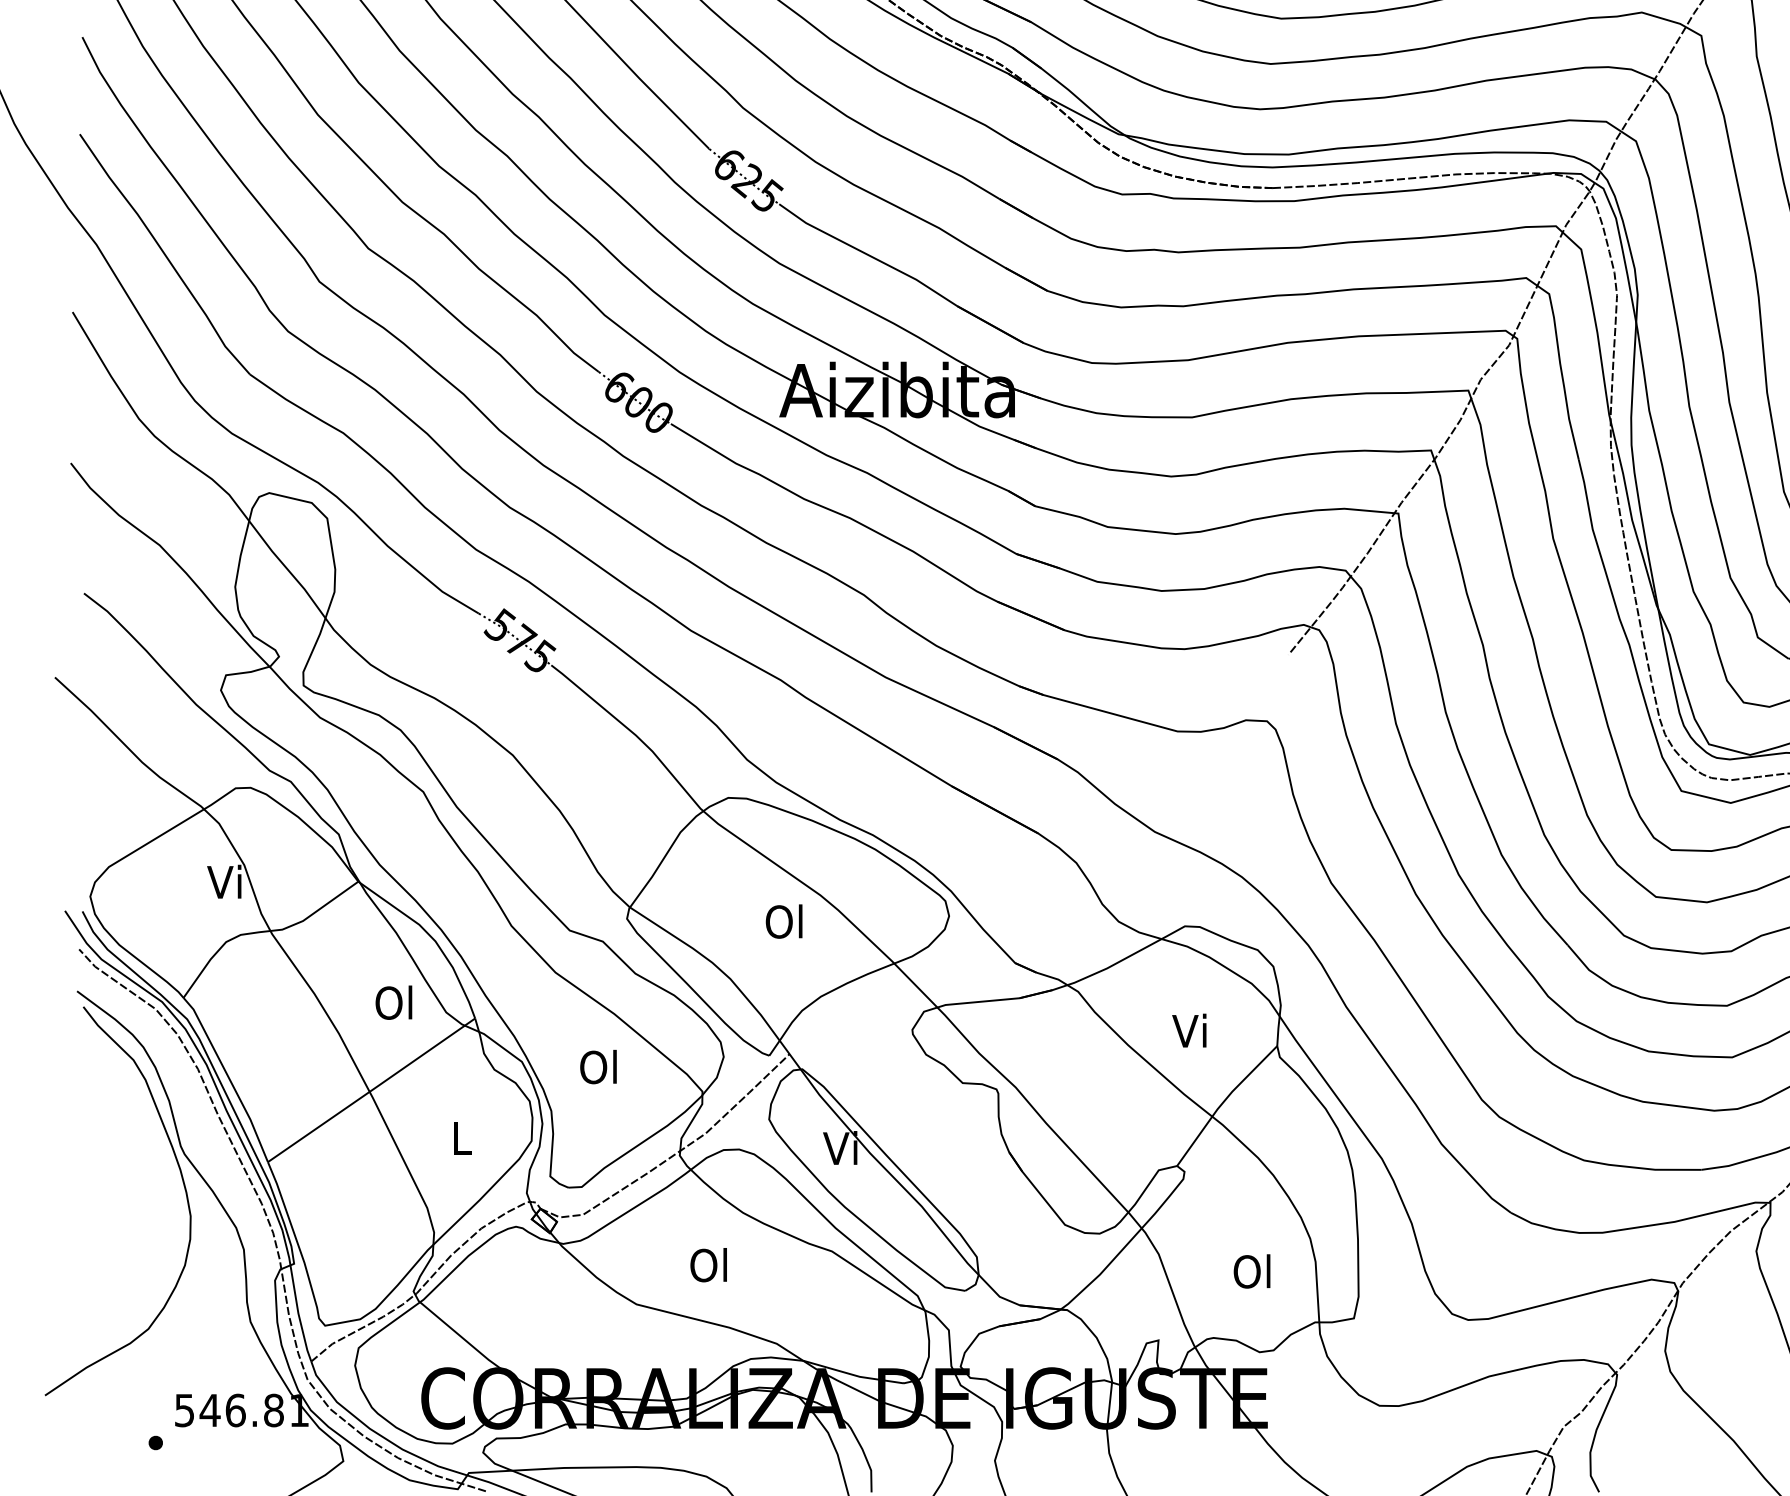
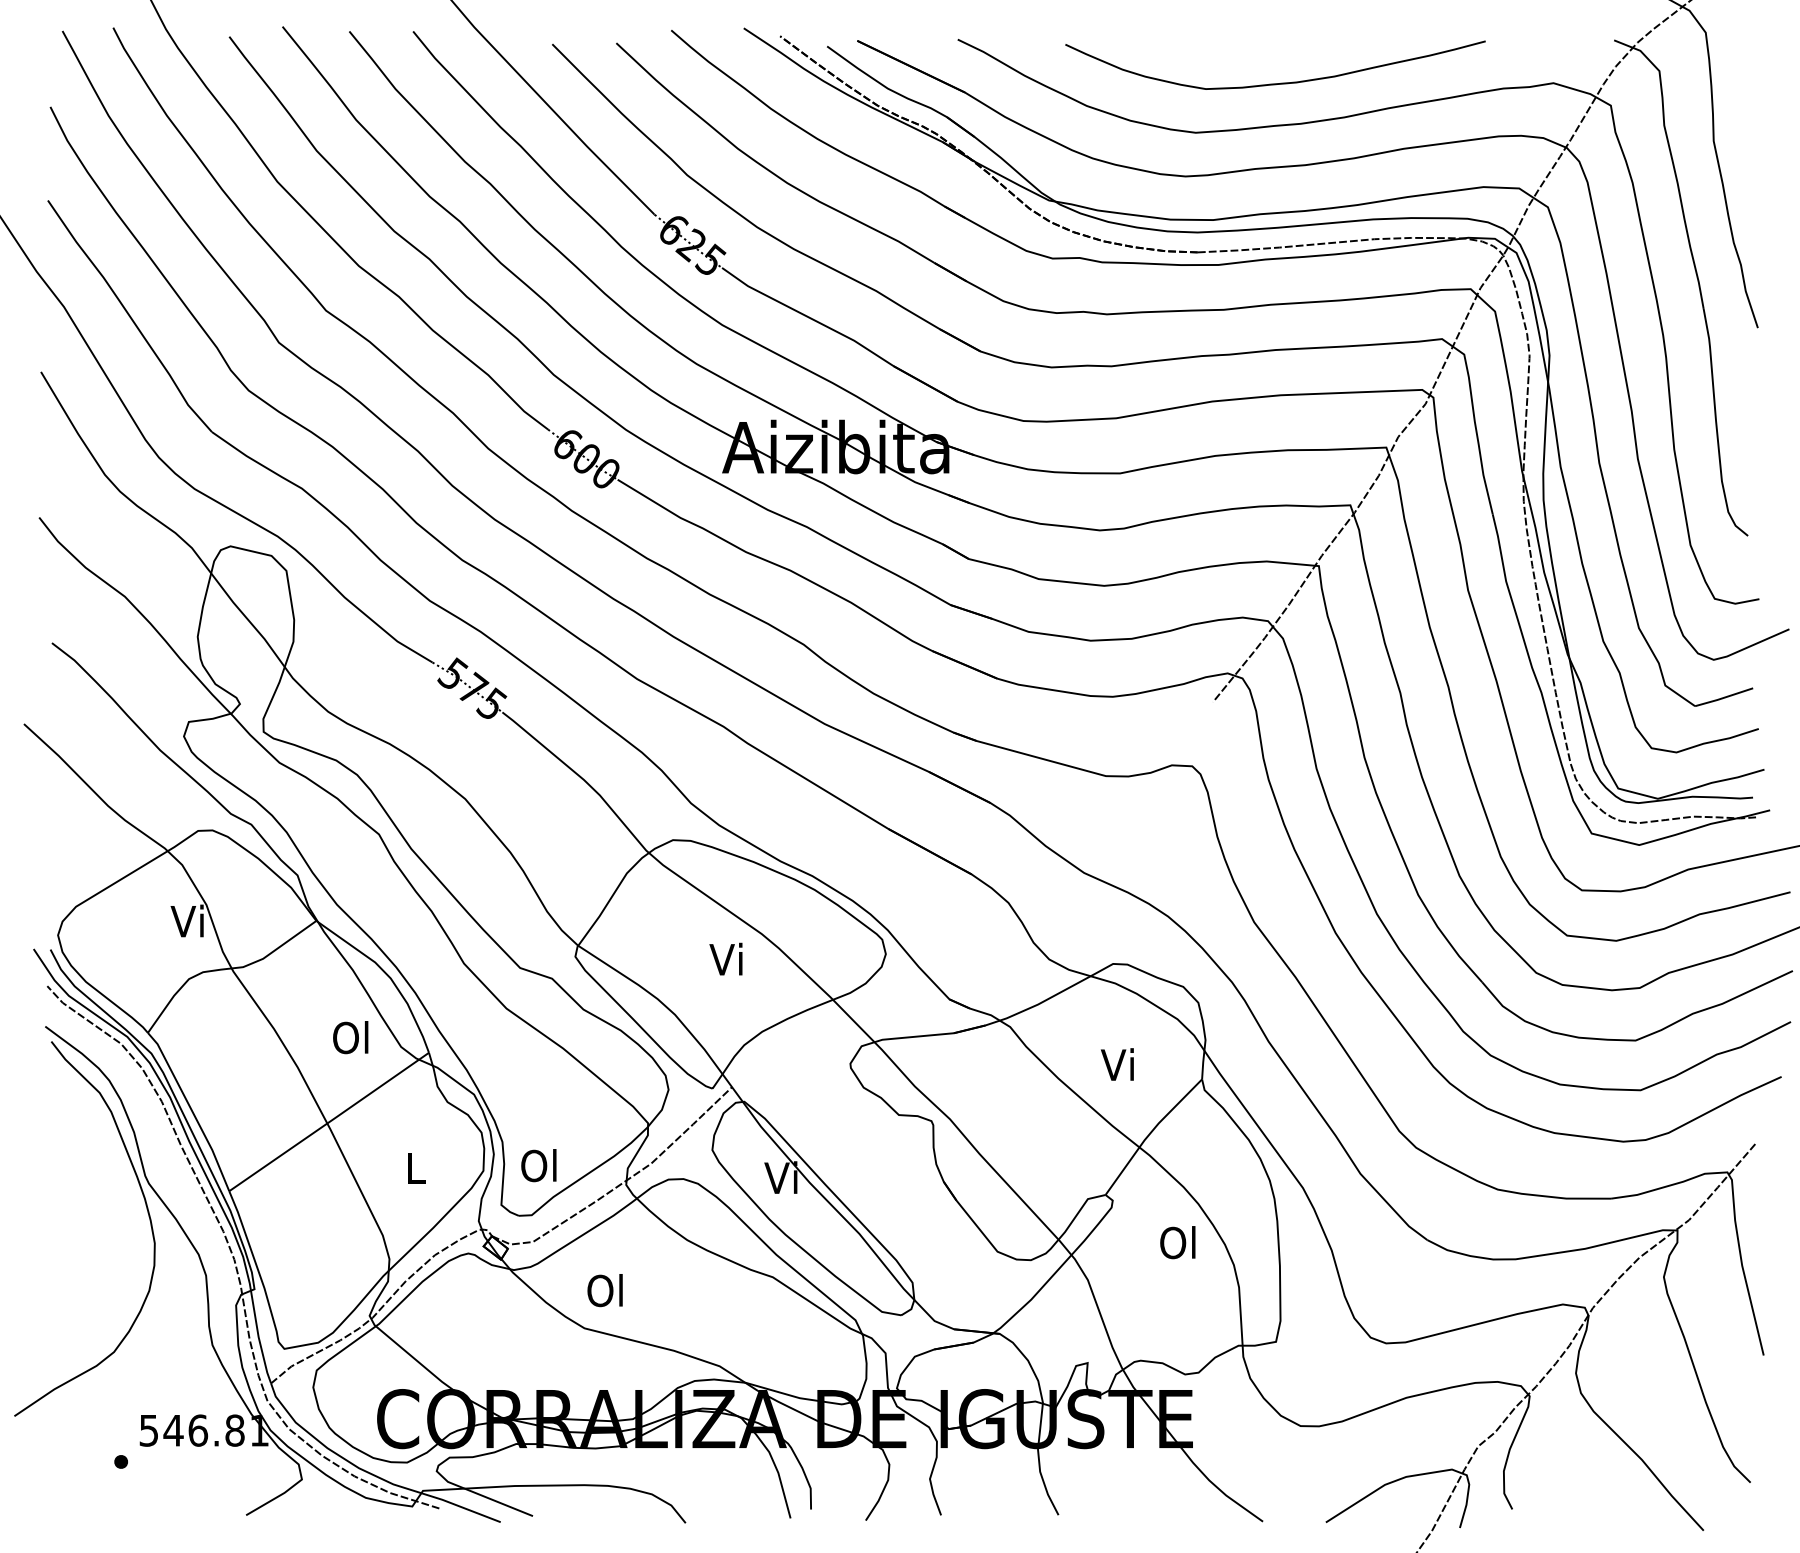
text: (783, 920) -> (726, 958), Ol -> Vi
text: (598, 1066) -> (538, 1165), moved
text: (708, 1265) -> (604, 1290), moved
text: (1251, 1271) -> (1177, 1242), moved

